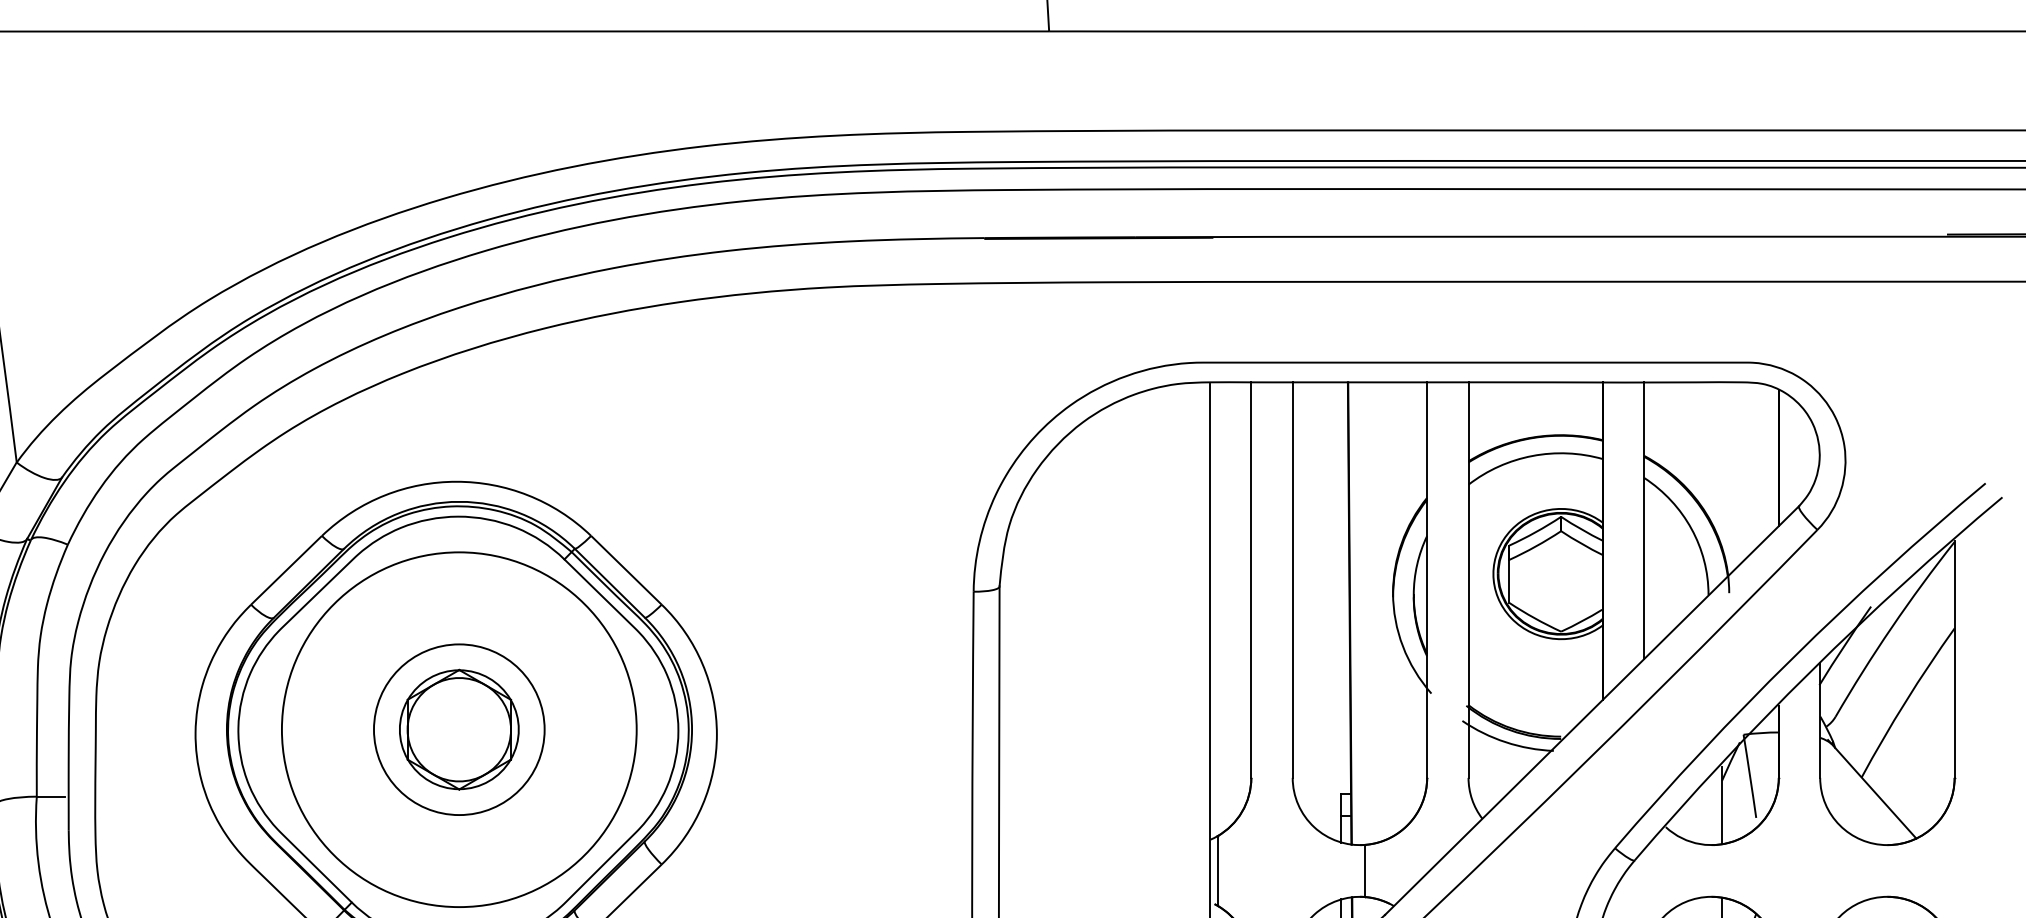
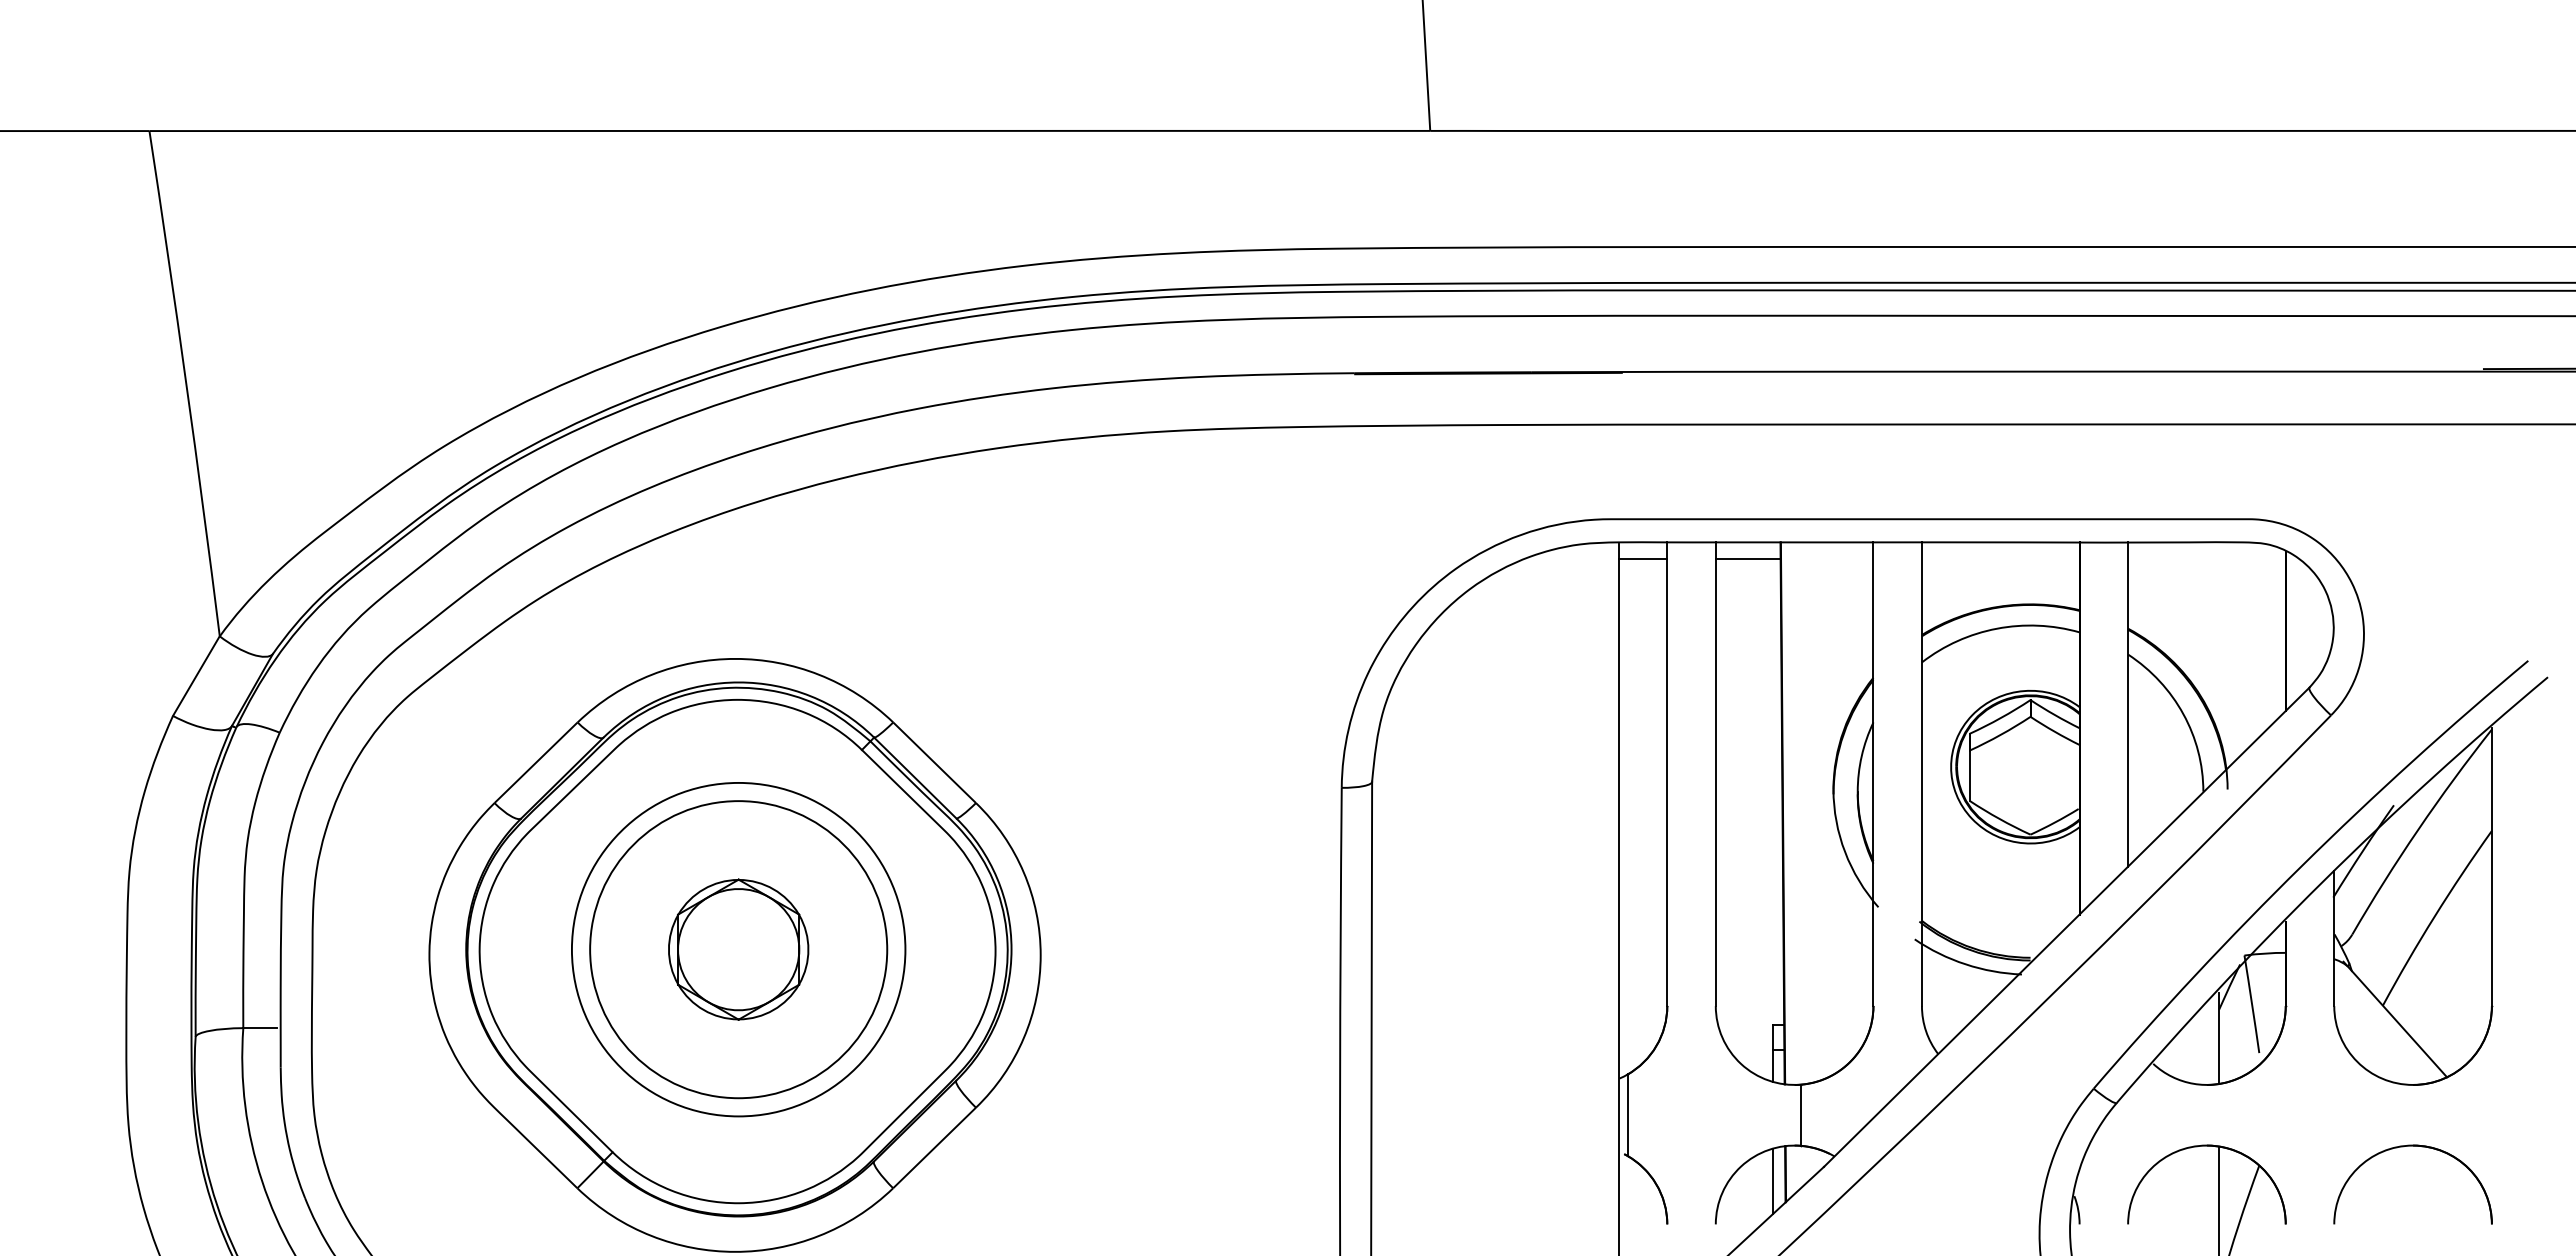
line: (1230, 396) -> (1642, 558), added
line: (1319, 396) -> (1747, 558), added
circle: (459, 729) -> (738, 949), size x0.71
circle: (459, 729) -> (738, 949), size x1.67

